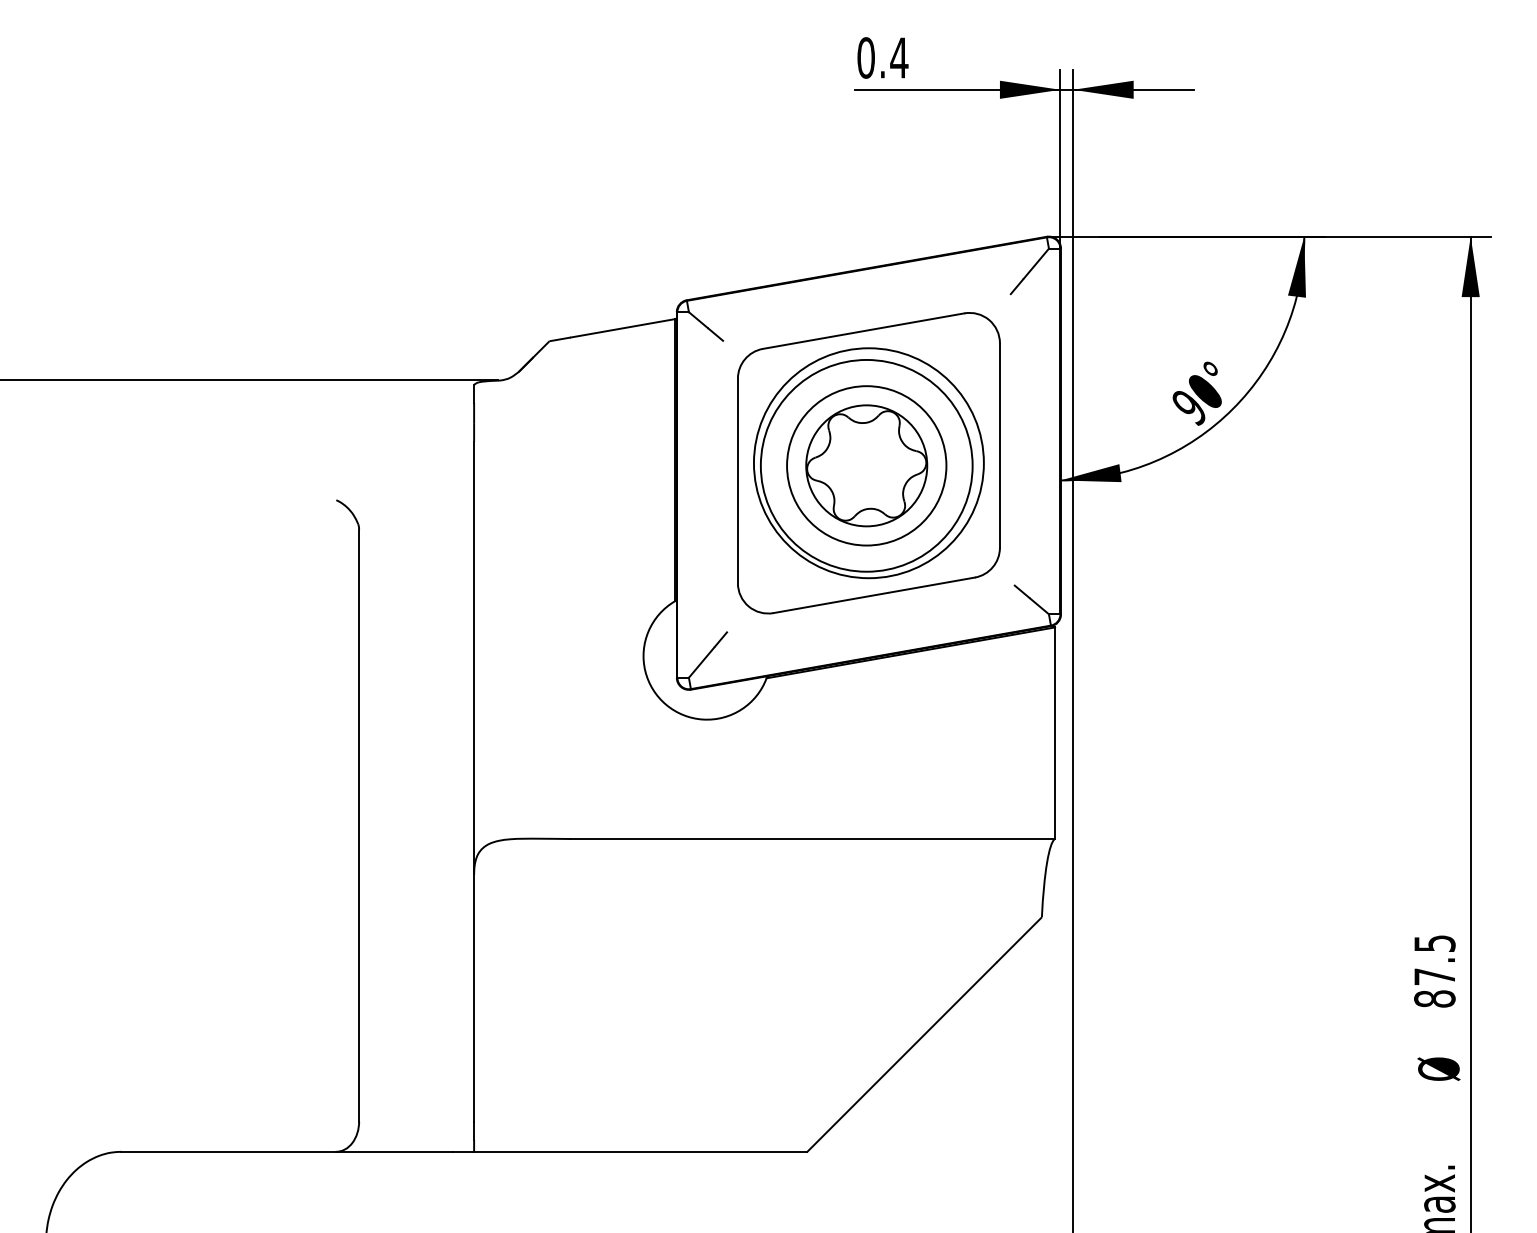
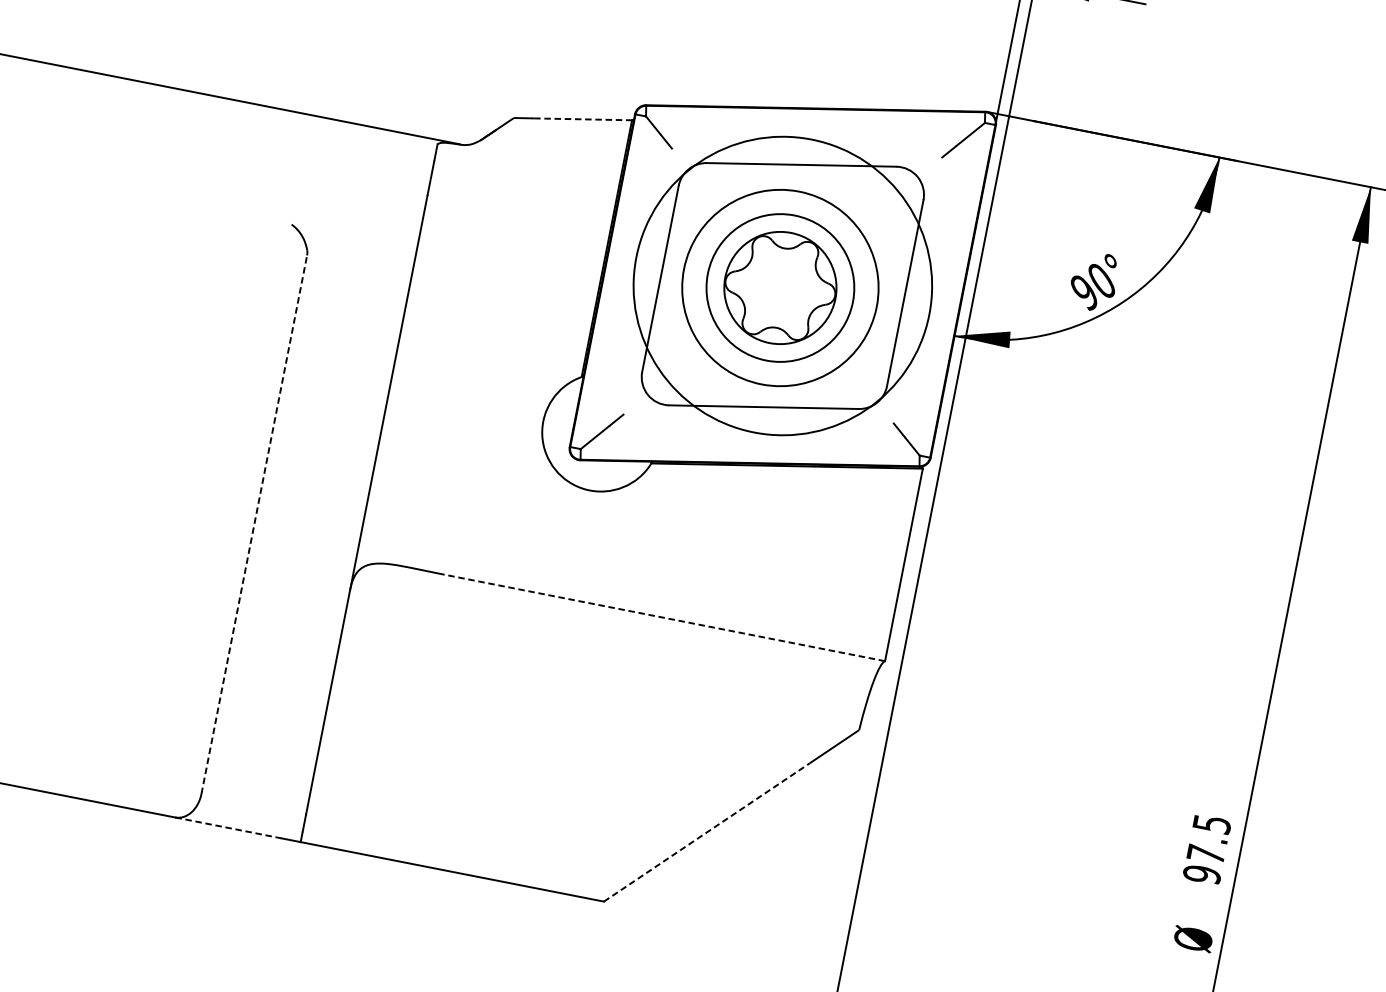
line: (622, 328) -> (582, 119), solid -> dashed
circle: (868, 463) -> (782, 286), size x1.4
line: (359, 825) -> (254, 524), solid -> dashed
line: (812, 839) -> (664, 618), solid -> dashed
text: (1434, 998) -> (1201, 874), 87.5 -> 97.5
line: (901, 1057) -> (706, 832), solid -> dashed
line: (394, 1151) -> (228, 827), solid -> dashed

